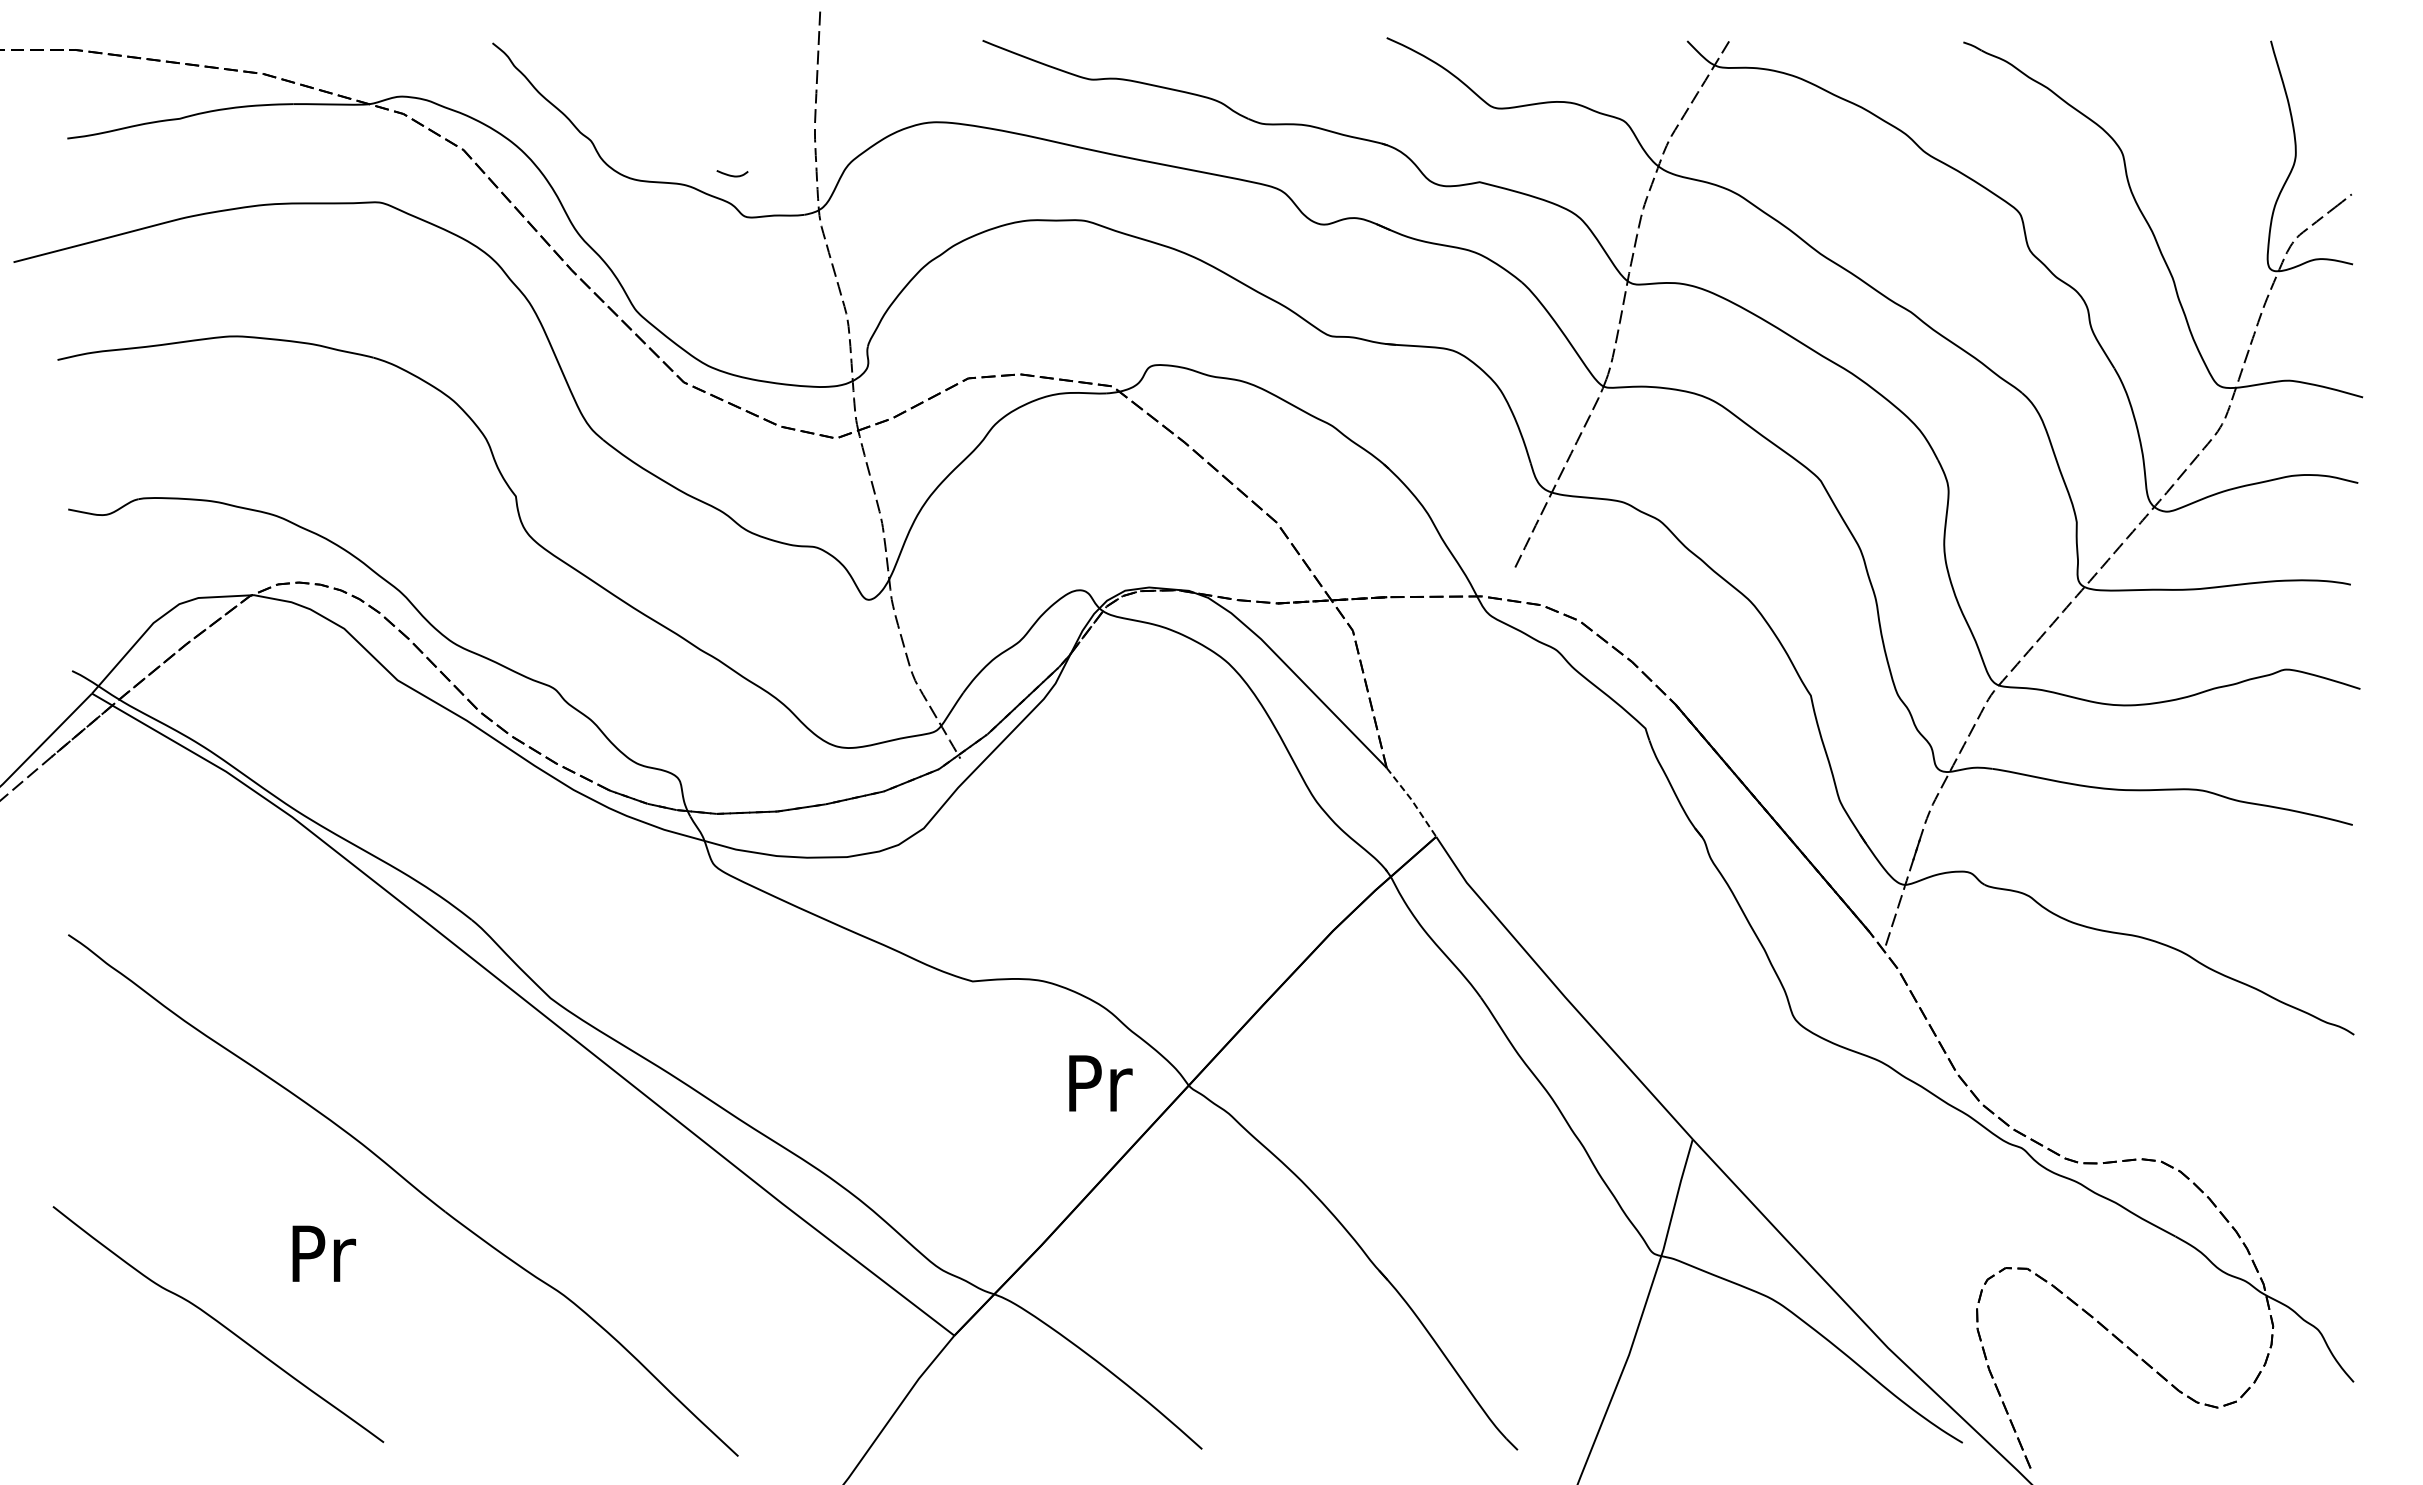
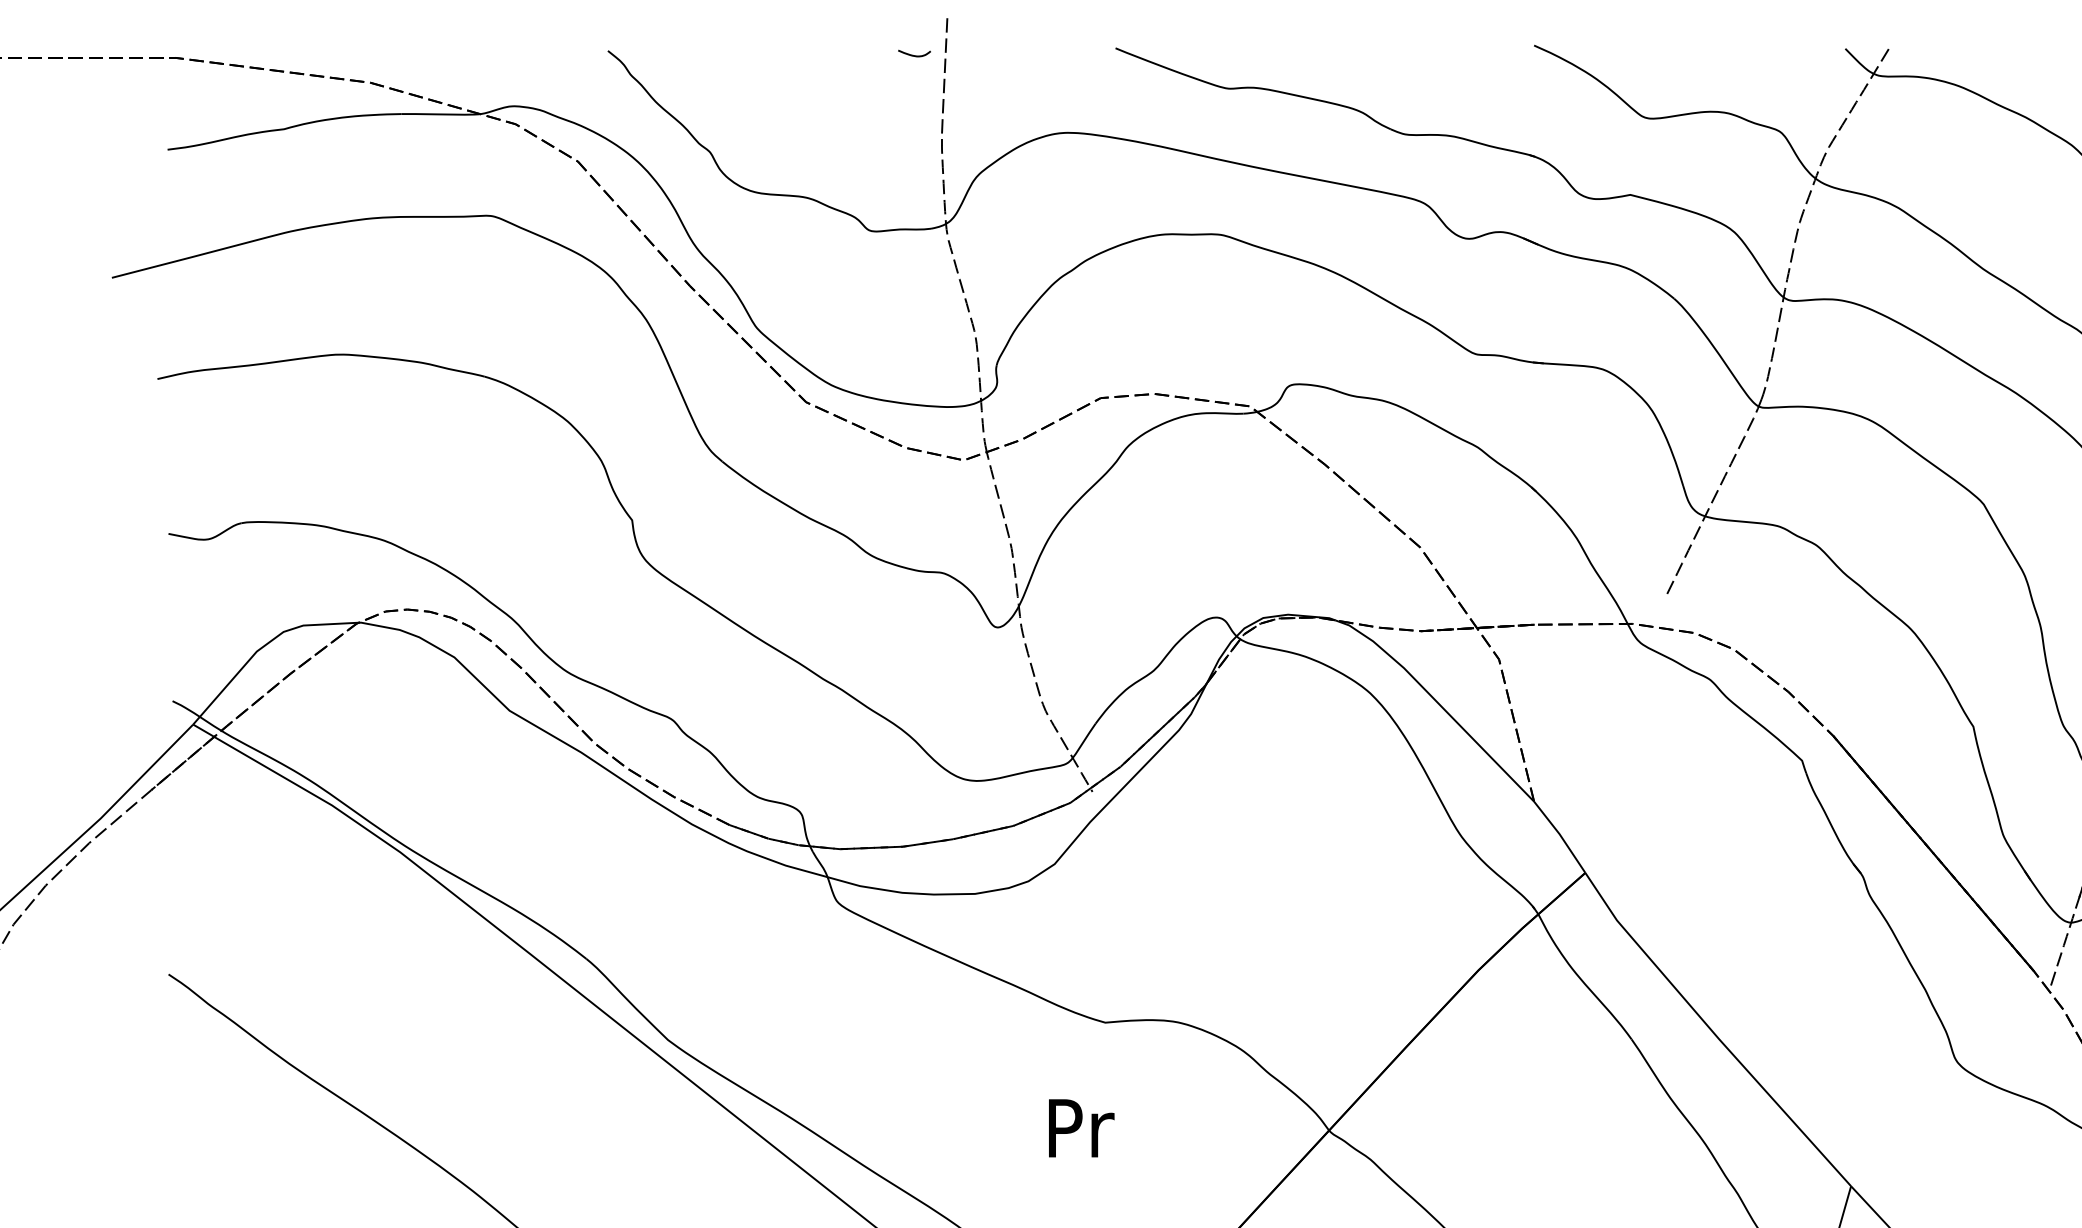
curve: (732, 175) -> (914, 55), moved
line: (1412, 801) -> (1560, 836), dashed -> solid
text: (1100, 1083) -> (1081, 1128), moved

